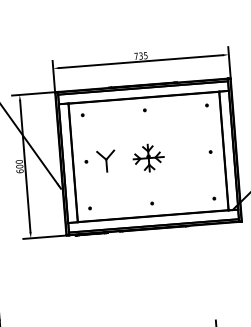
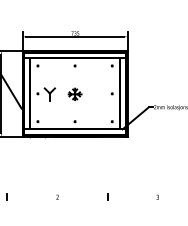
part: (147, 156) -> (74, 93), size x0.71

